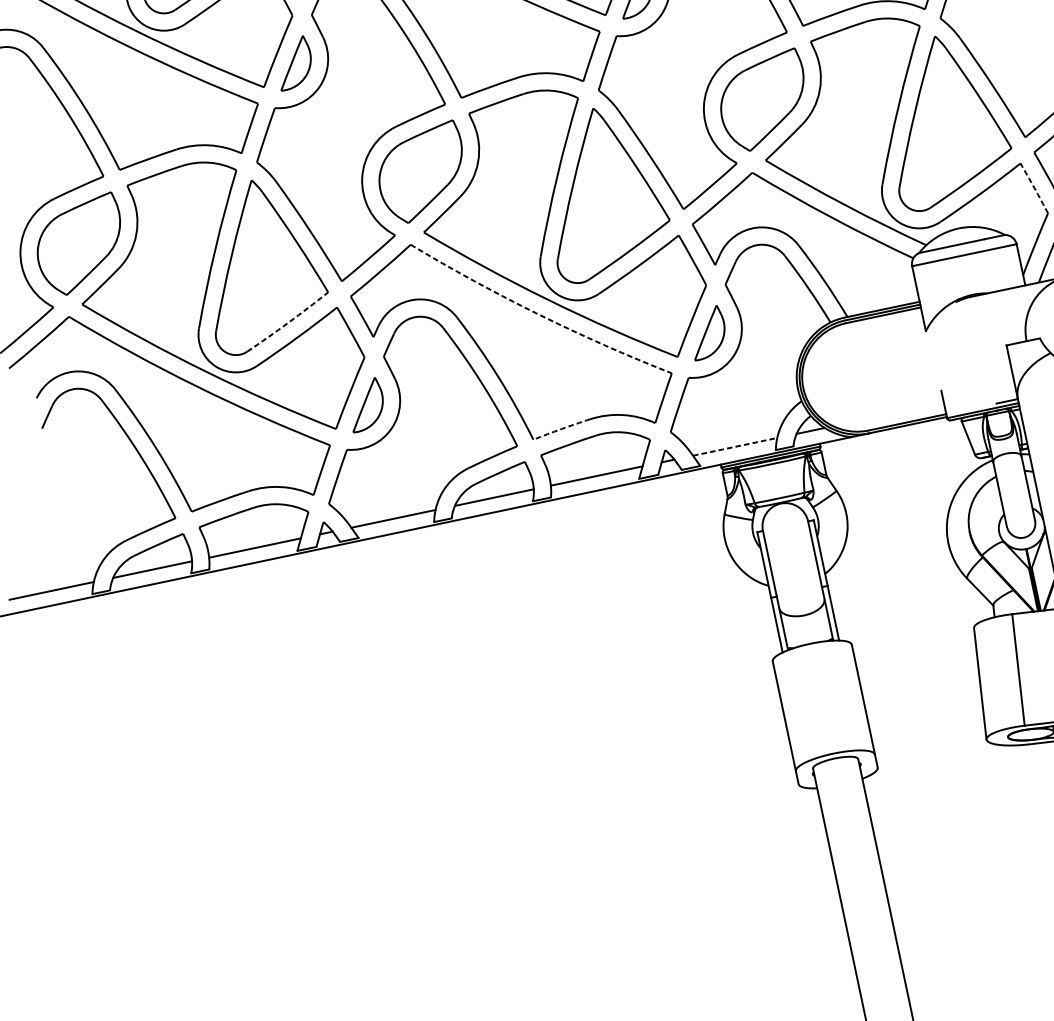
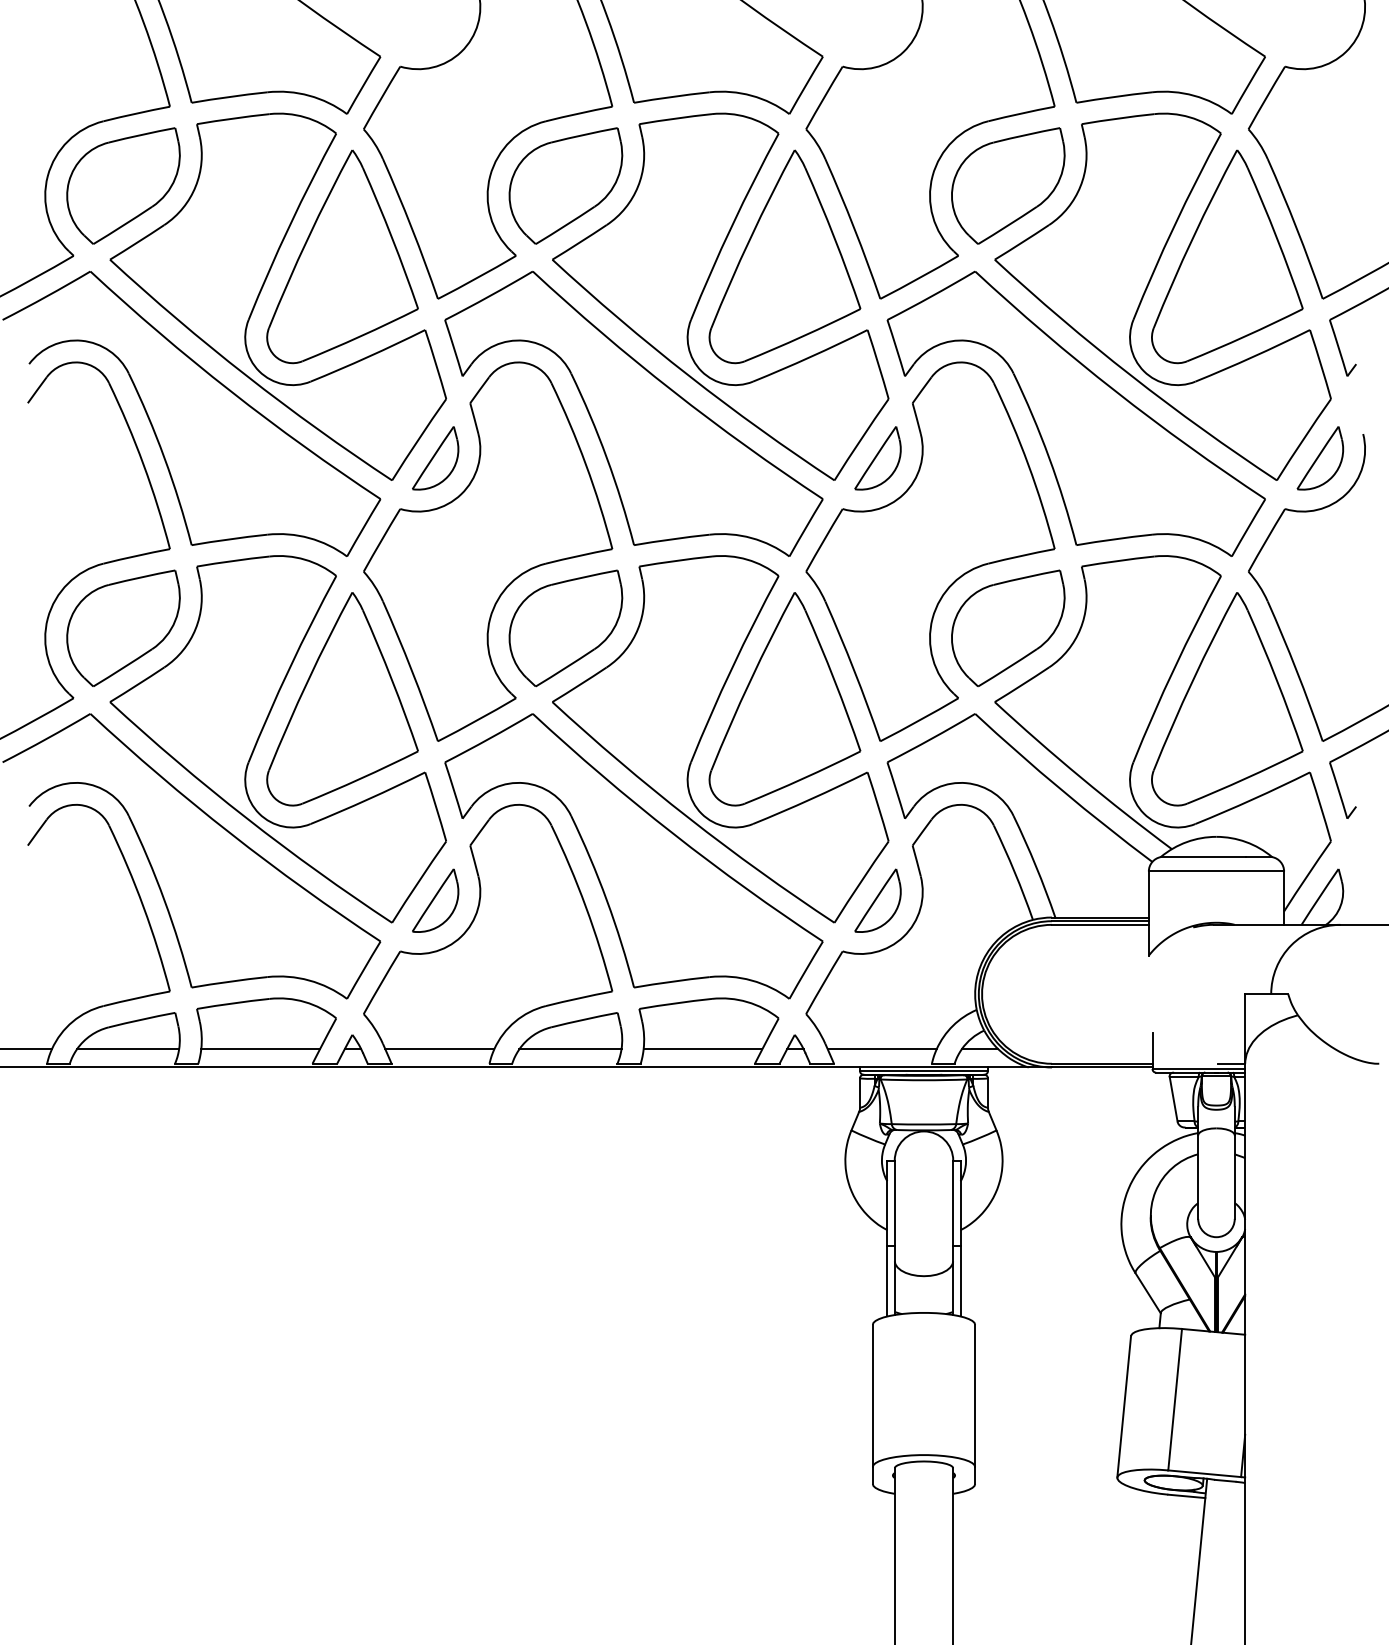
arc: (1034, 188) -> (1320, 806), dashed -> solid
arc: (538, 314) -> (673, 833), dashed -> solid
arc: (288, 322) -> (360, 778), dashed -> solid
arc: (561, 428) -> (671, 981), dashed -> solid
line: (735, 447) -> (882, 1049), dashed -> solid

